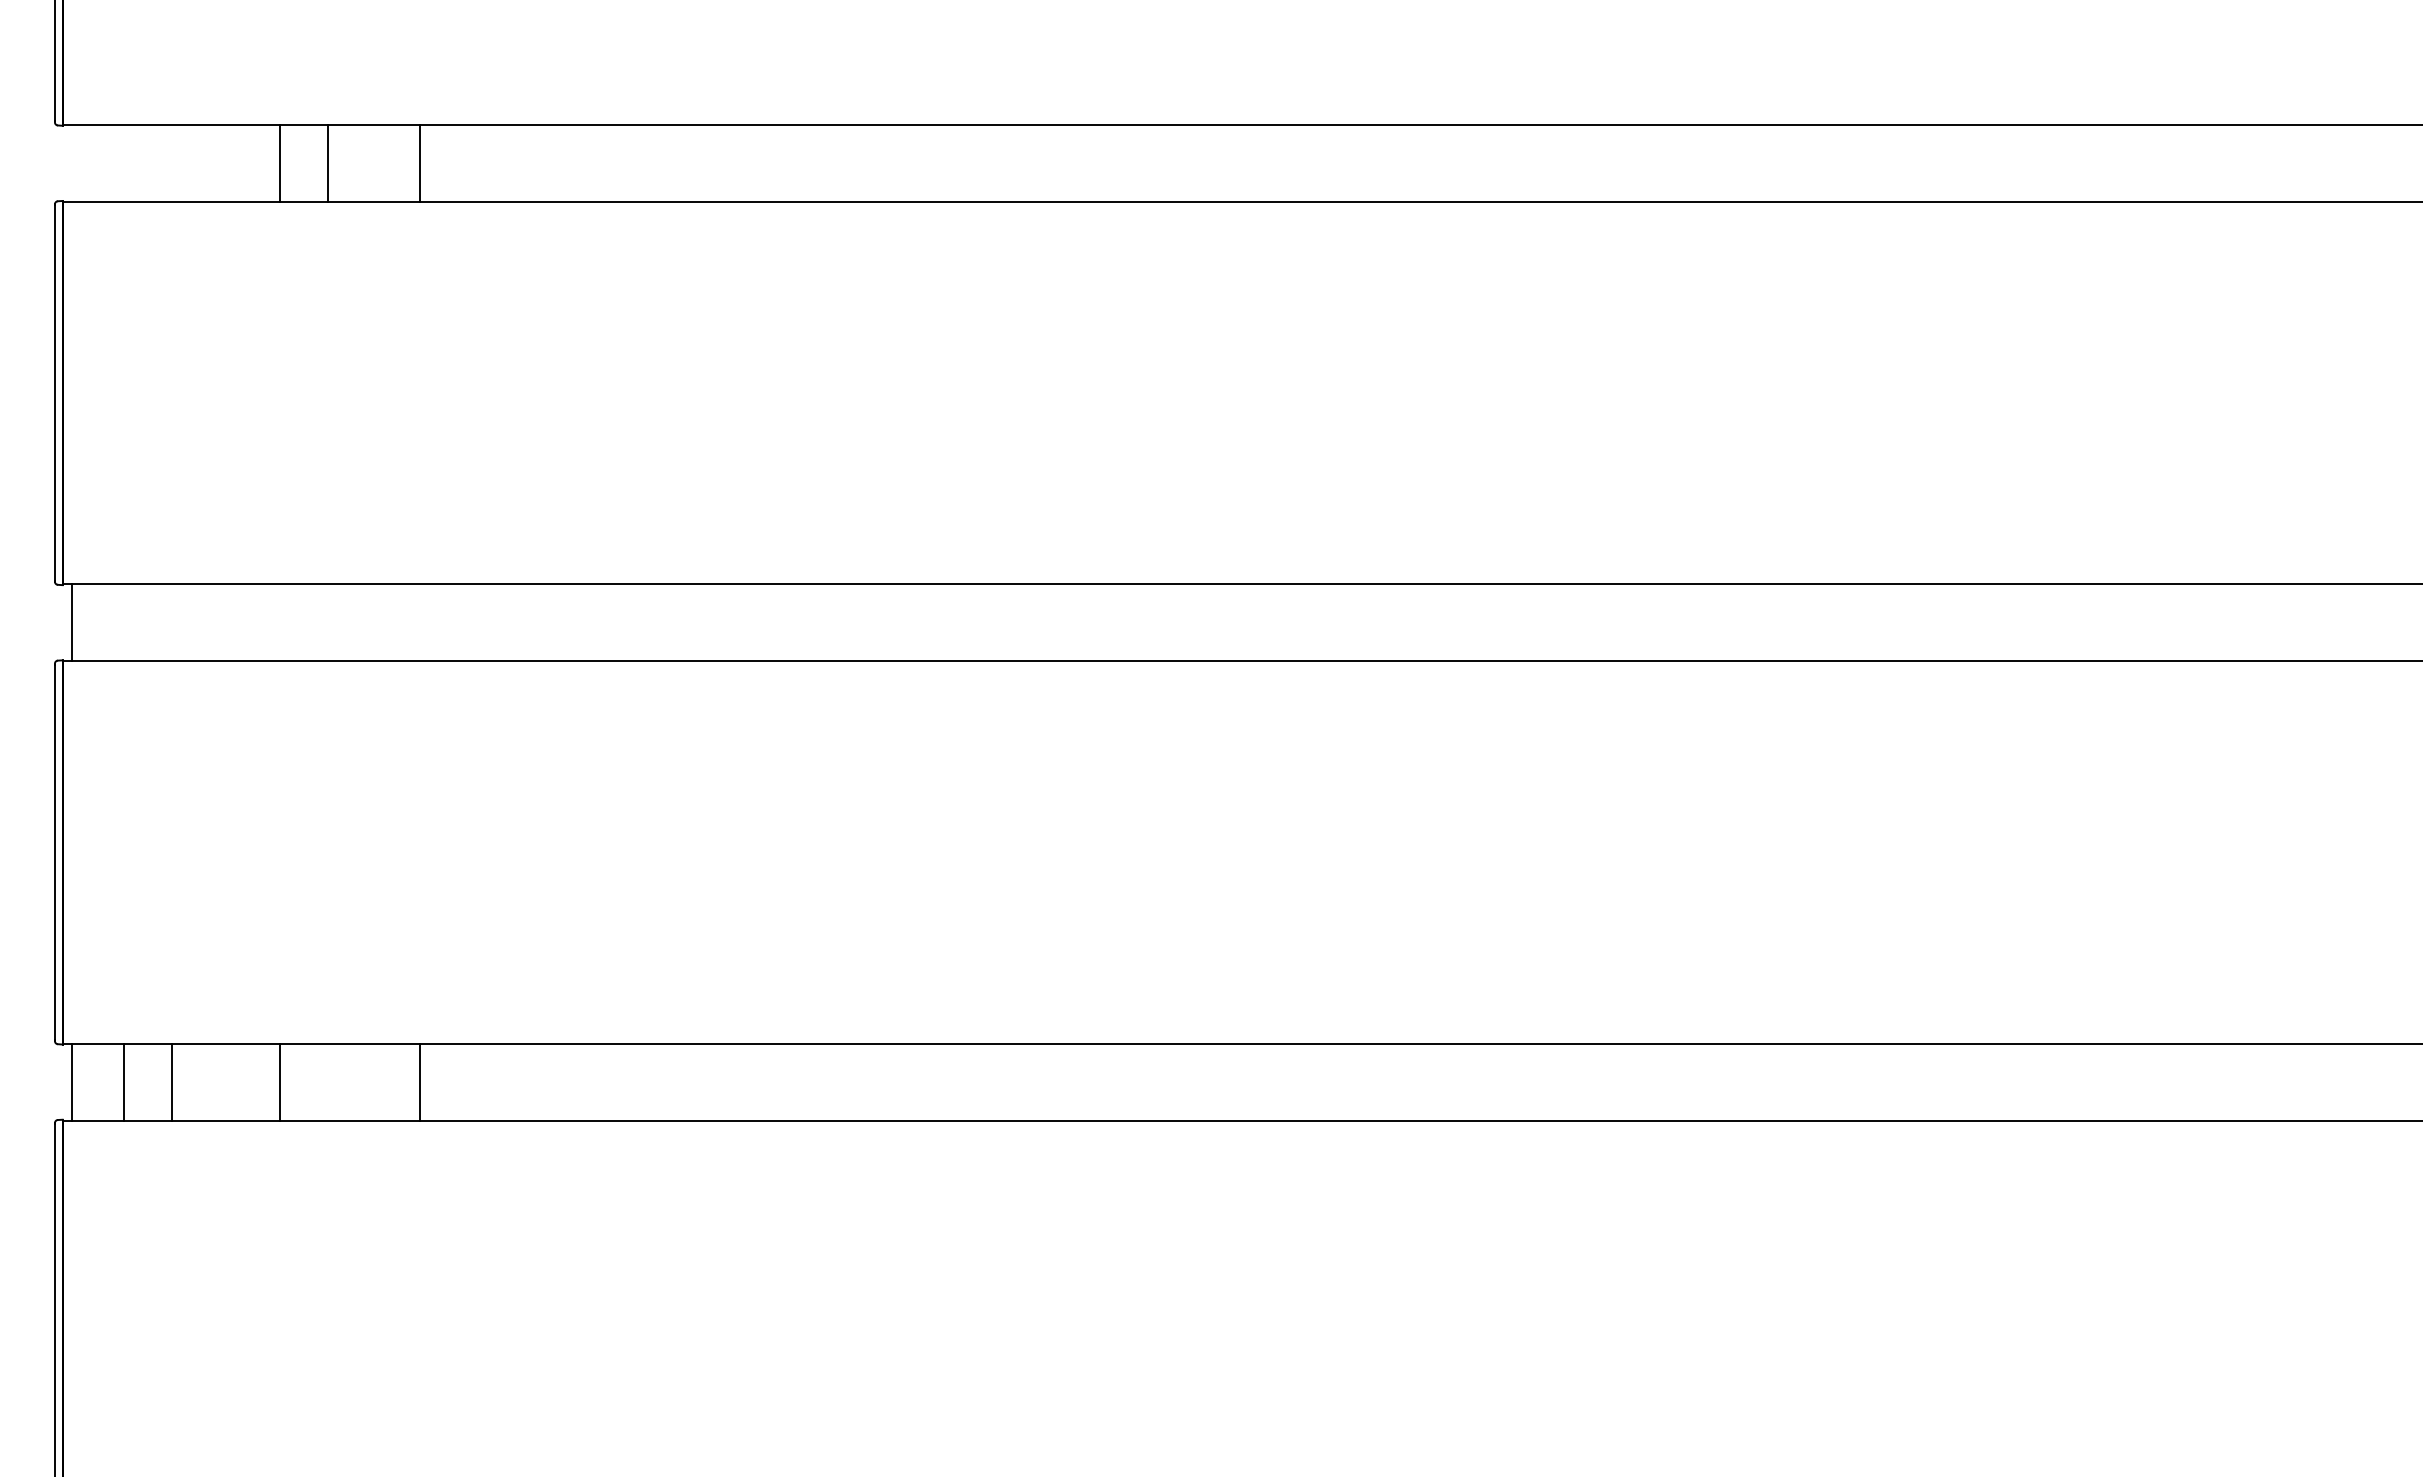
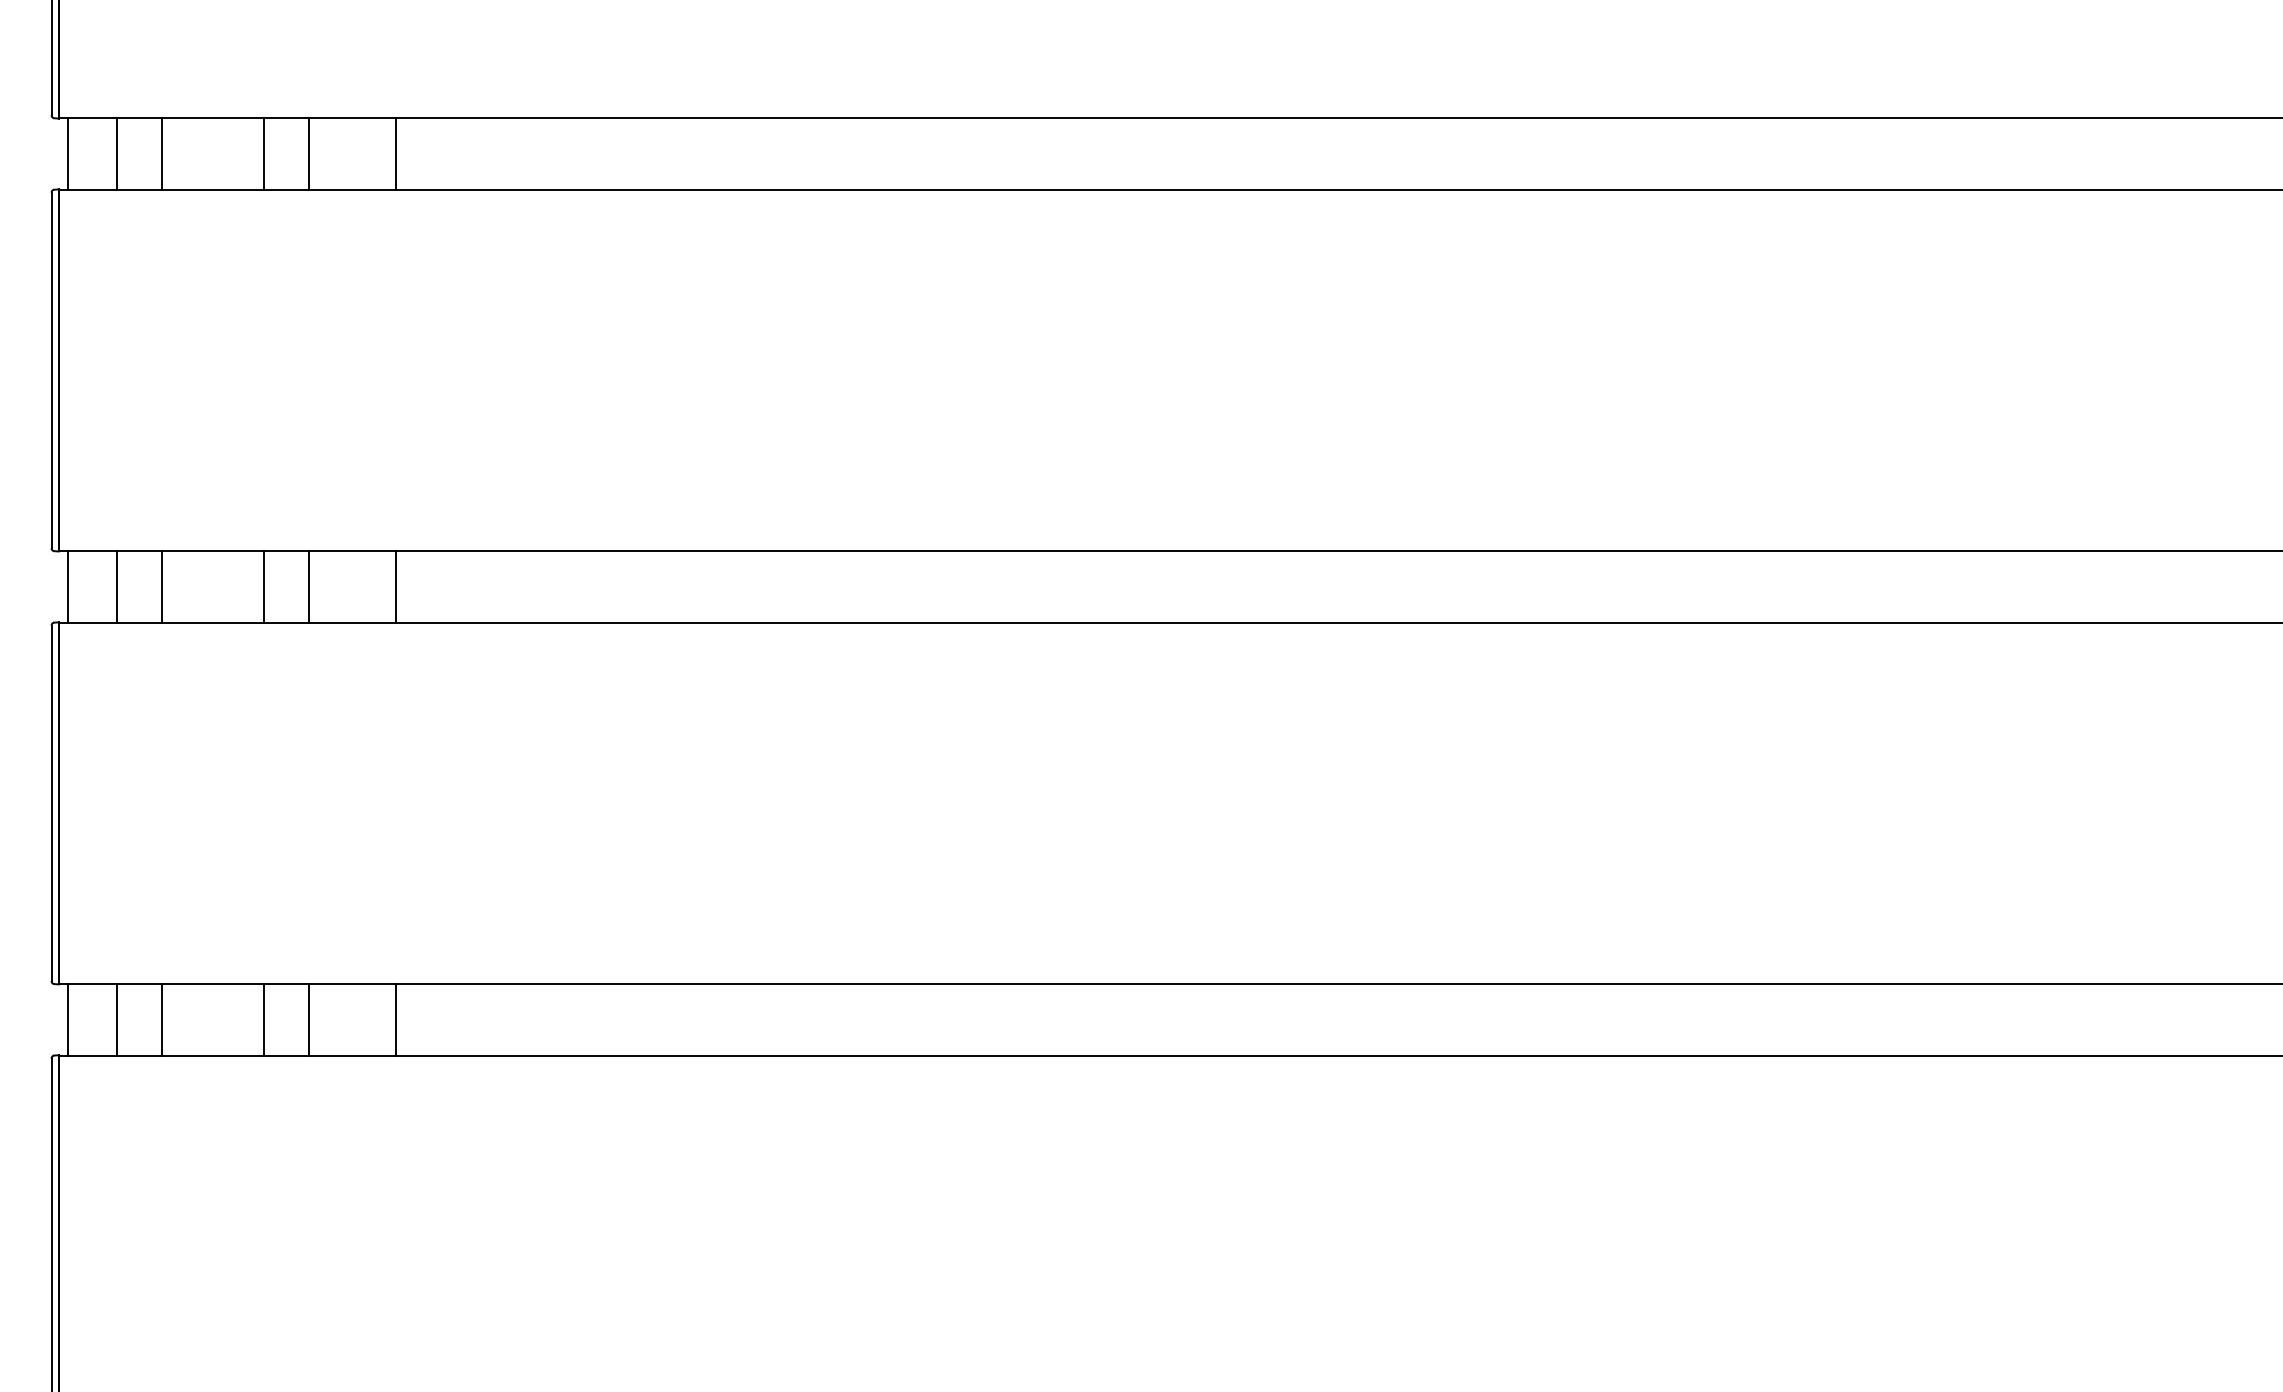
line: (71, 162) -> (67, 153), added
line: (124, 162) -> (117, 153), added
line: (172, 162) -> (162, 153), added
line: (124, 622) -> (117, 586), added
line: (172, 622) -> (162, 586), added
line: (280, 622) -> (264, 586), added
line: (327, 622) -> (308, 586), added
line: (420, 622) -> (396, 586), added
line: (327, 1081) -> (308, 1019), added

